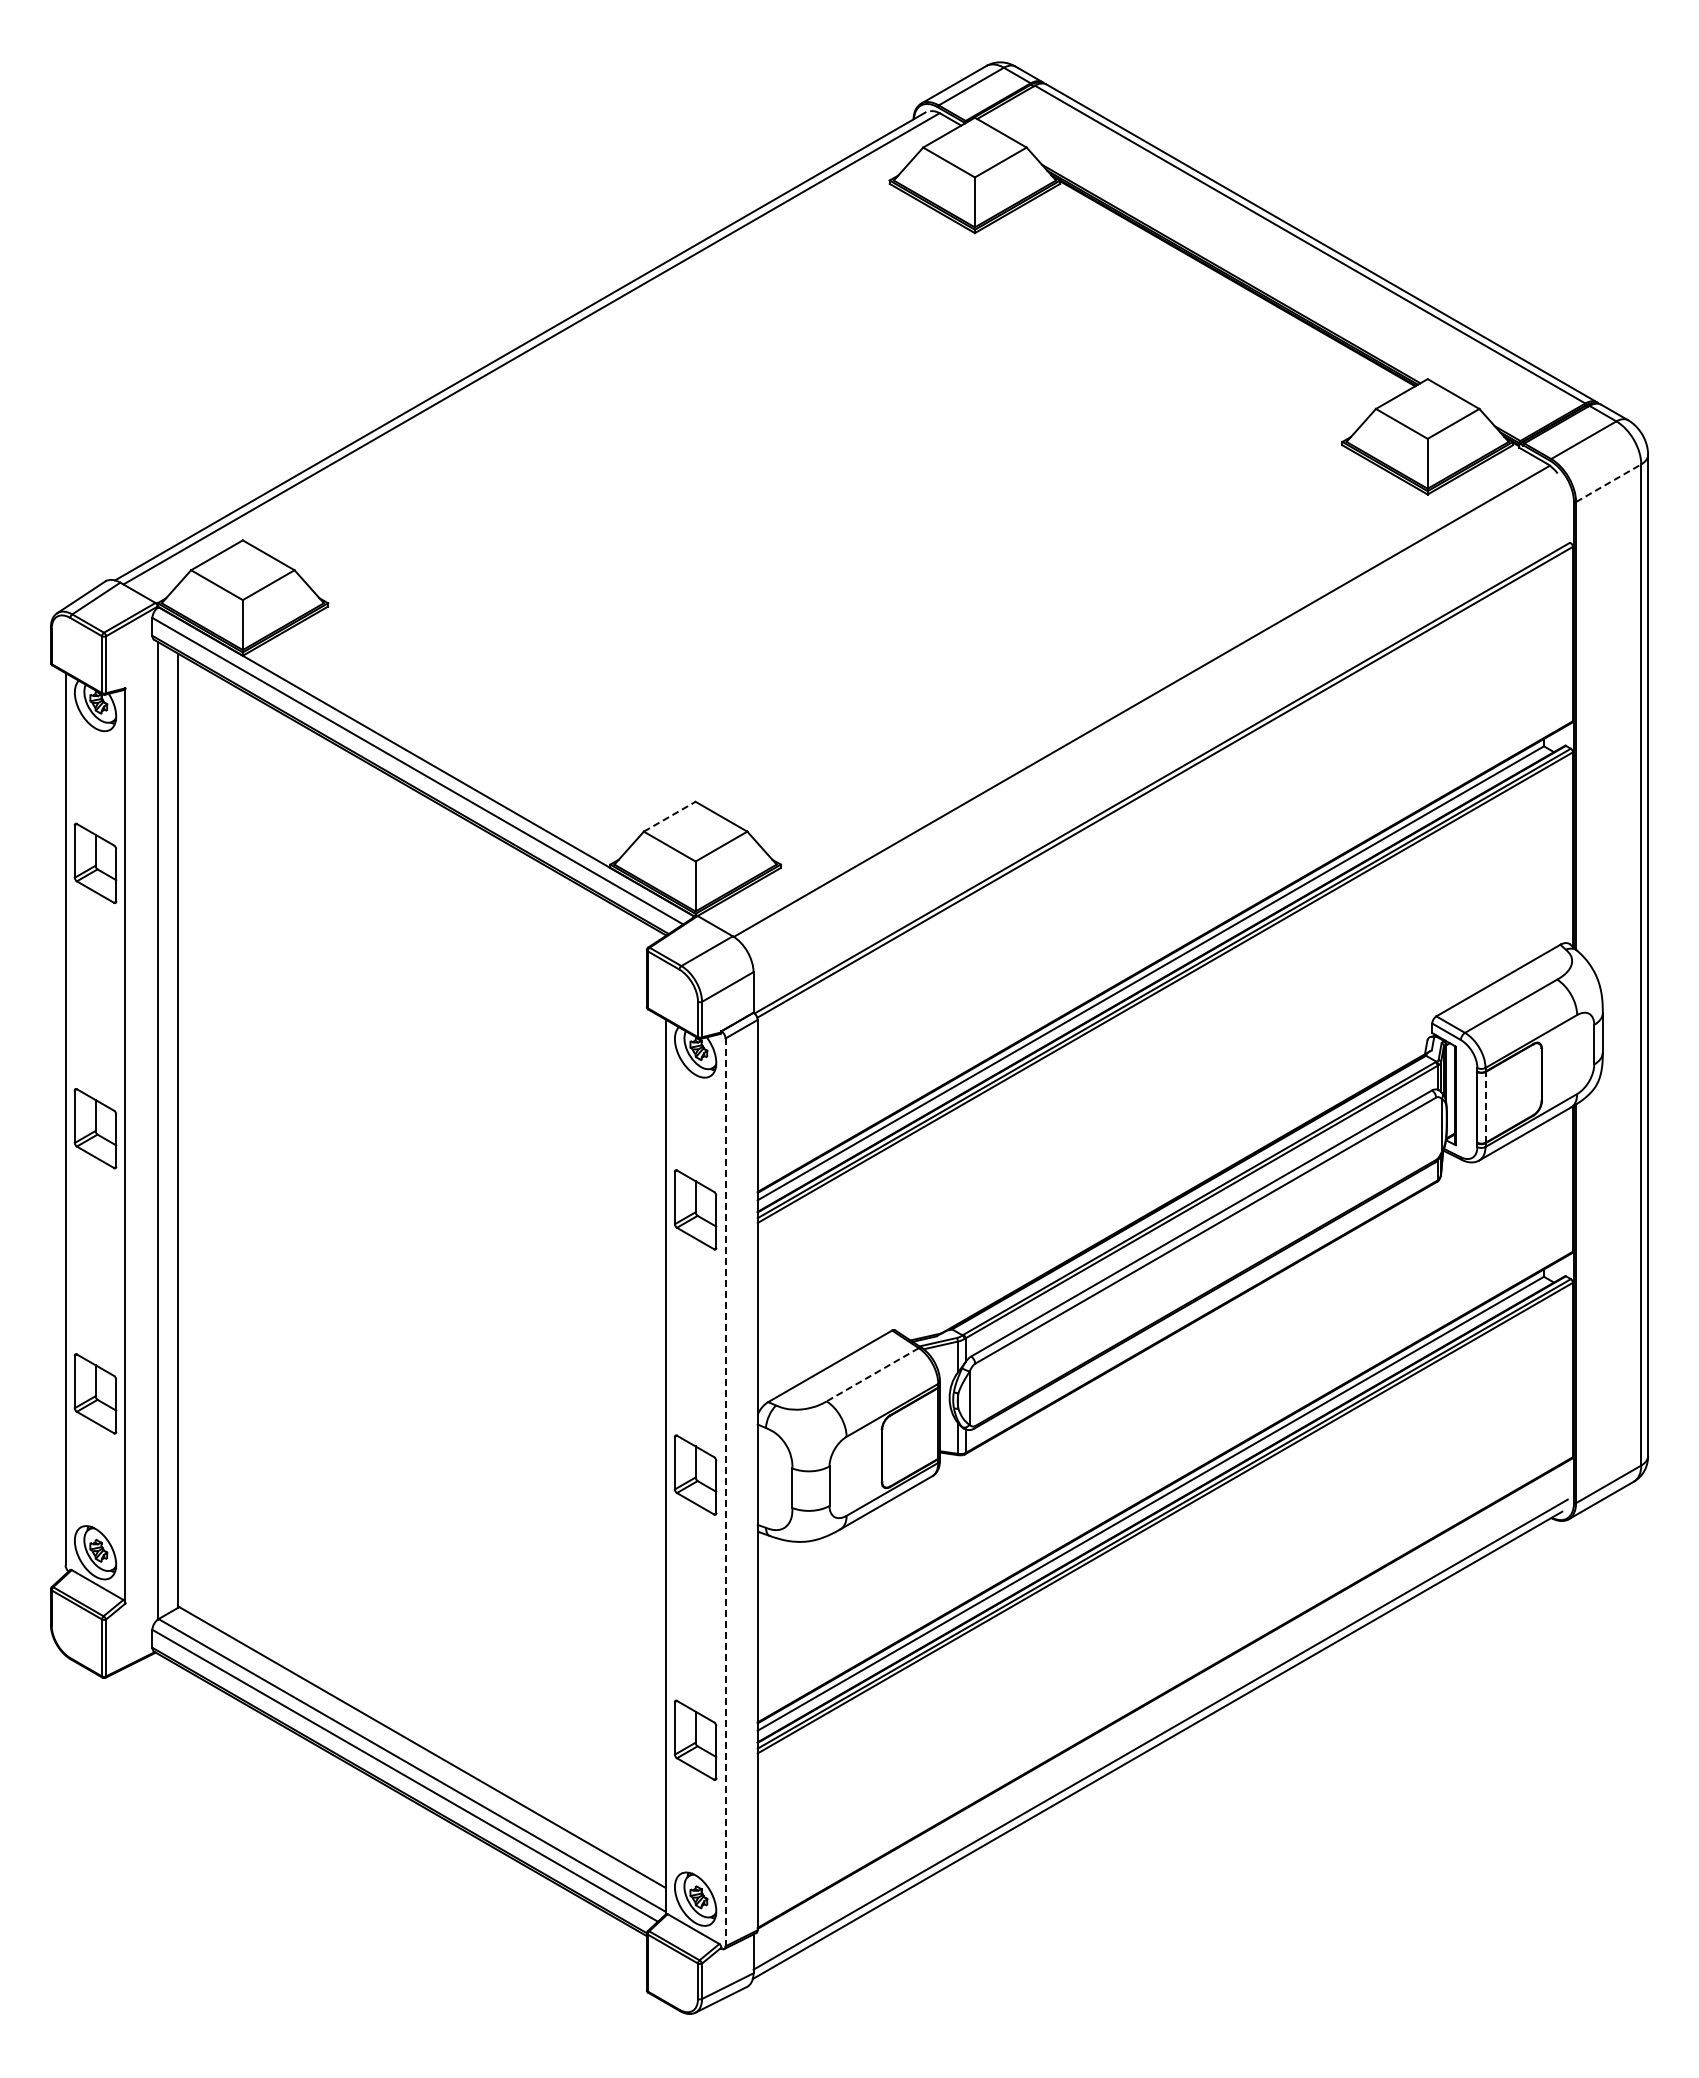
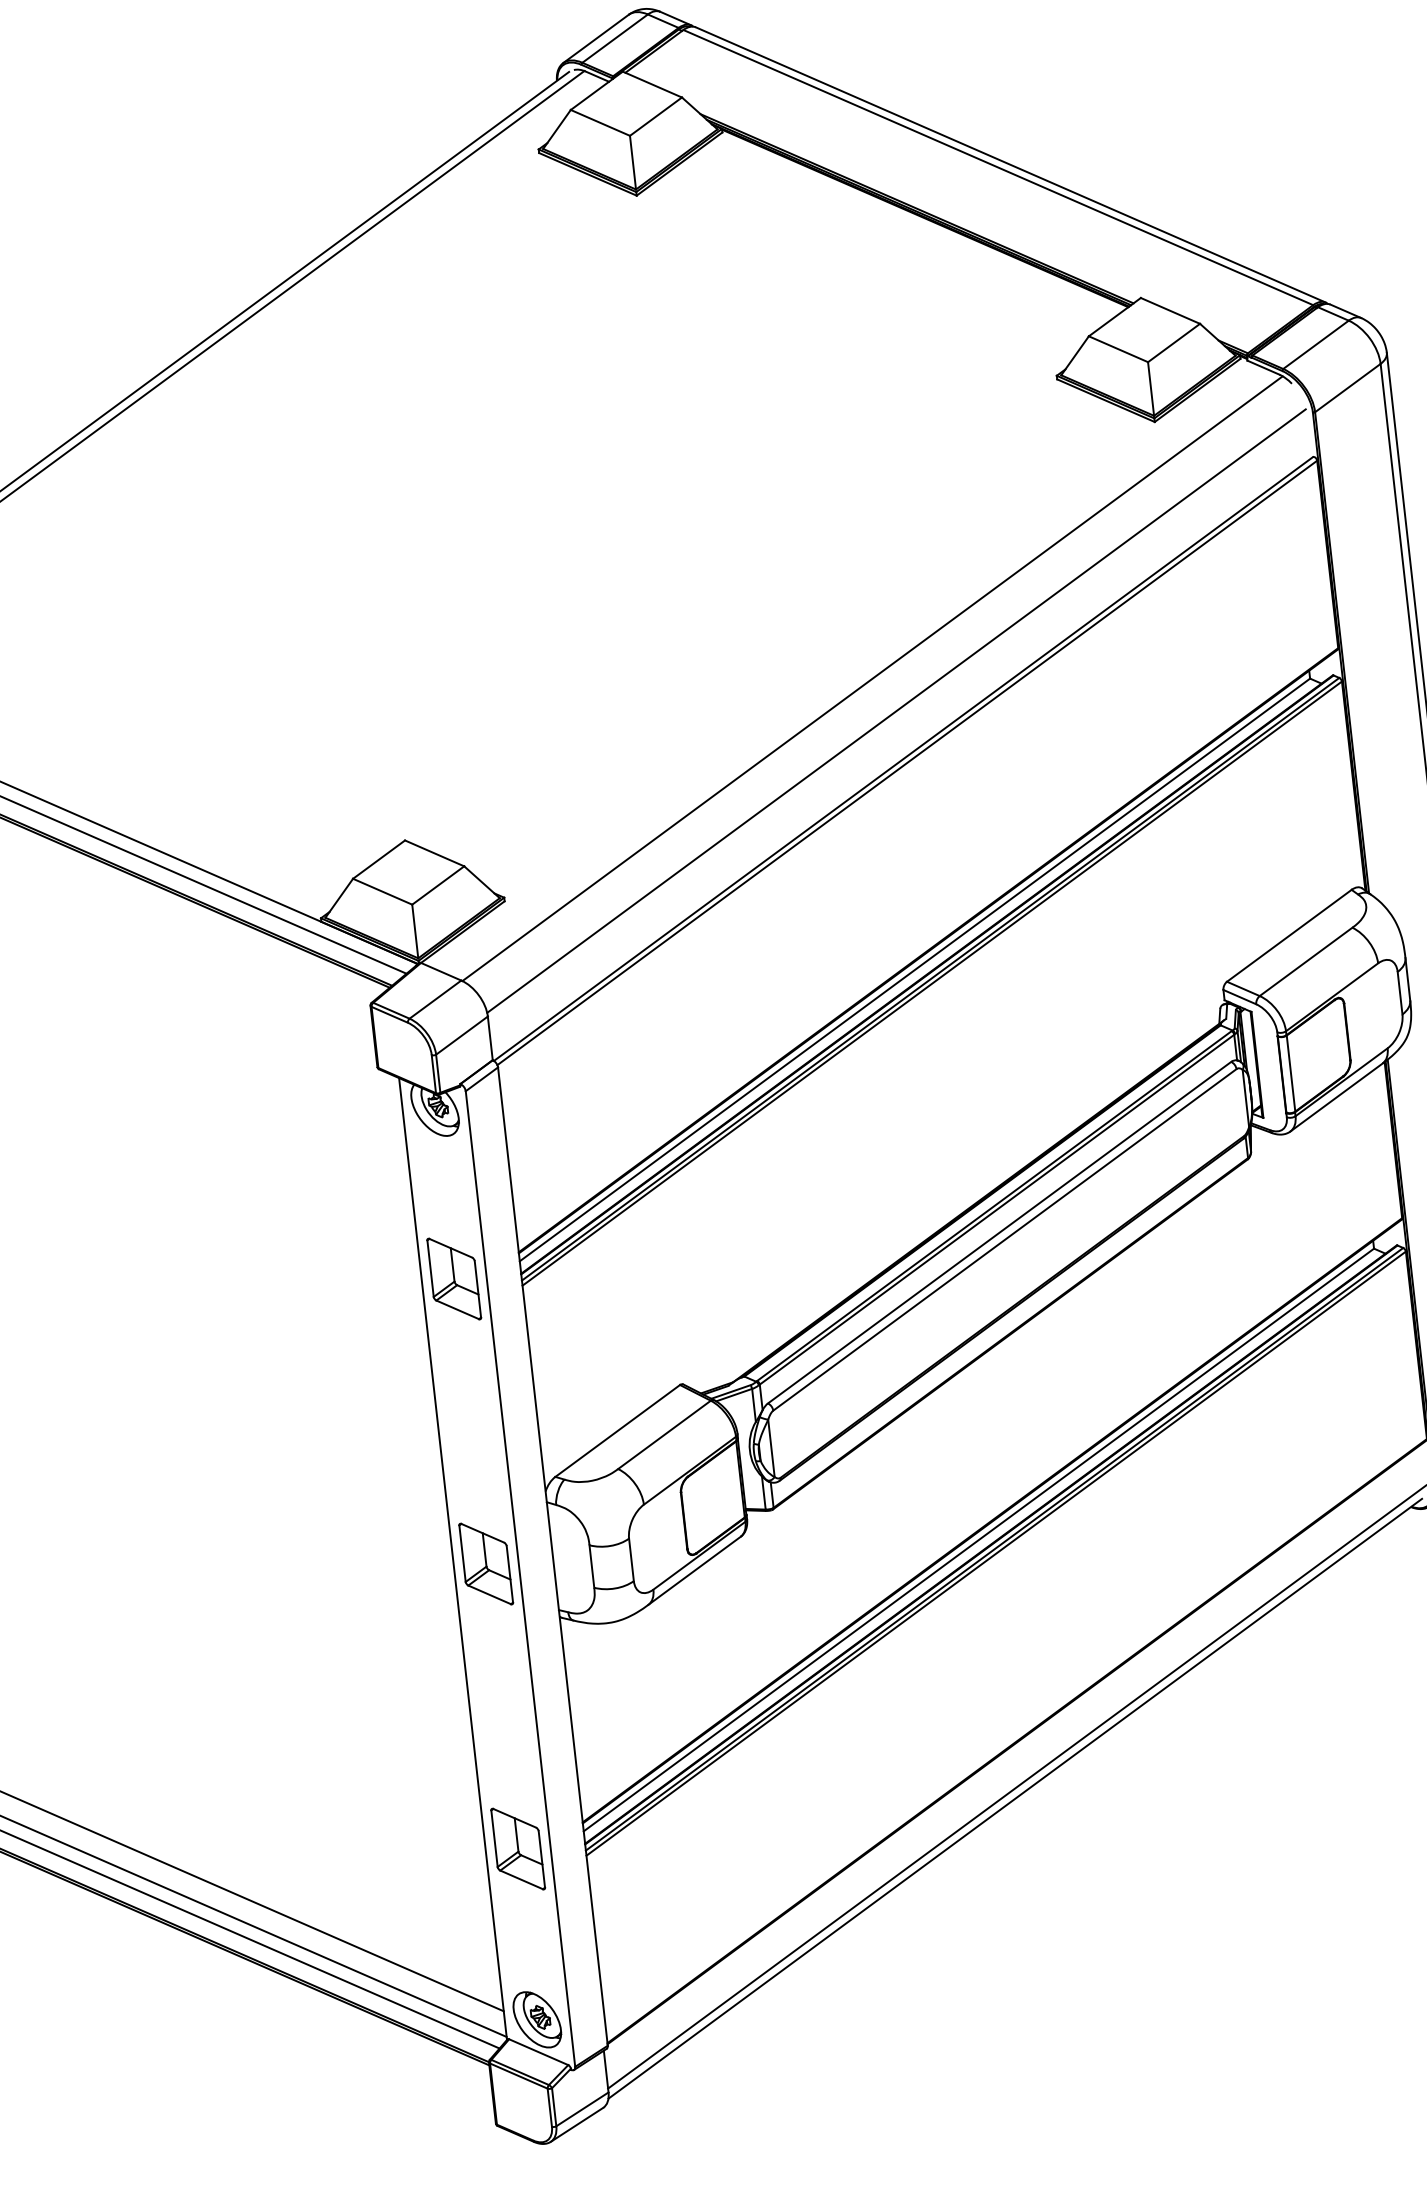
line: (1608, 483) -> (1347, 388), dashed -> solid
line: (1160, 733) -> (896, 711), added
line: (669, 816) -> (378, 859), dashed -> solid
line: (1485, 1106) -> (1290, 1072), dashed -> solid
line: (872, 1375) -> (664, 1435), dashed -> solid
line: (725, 1492) -> (520, 1579), dashed -> solid

